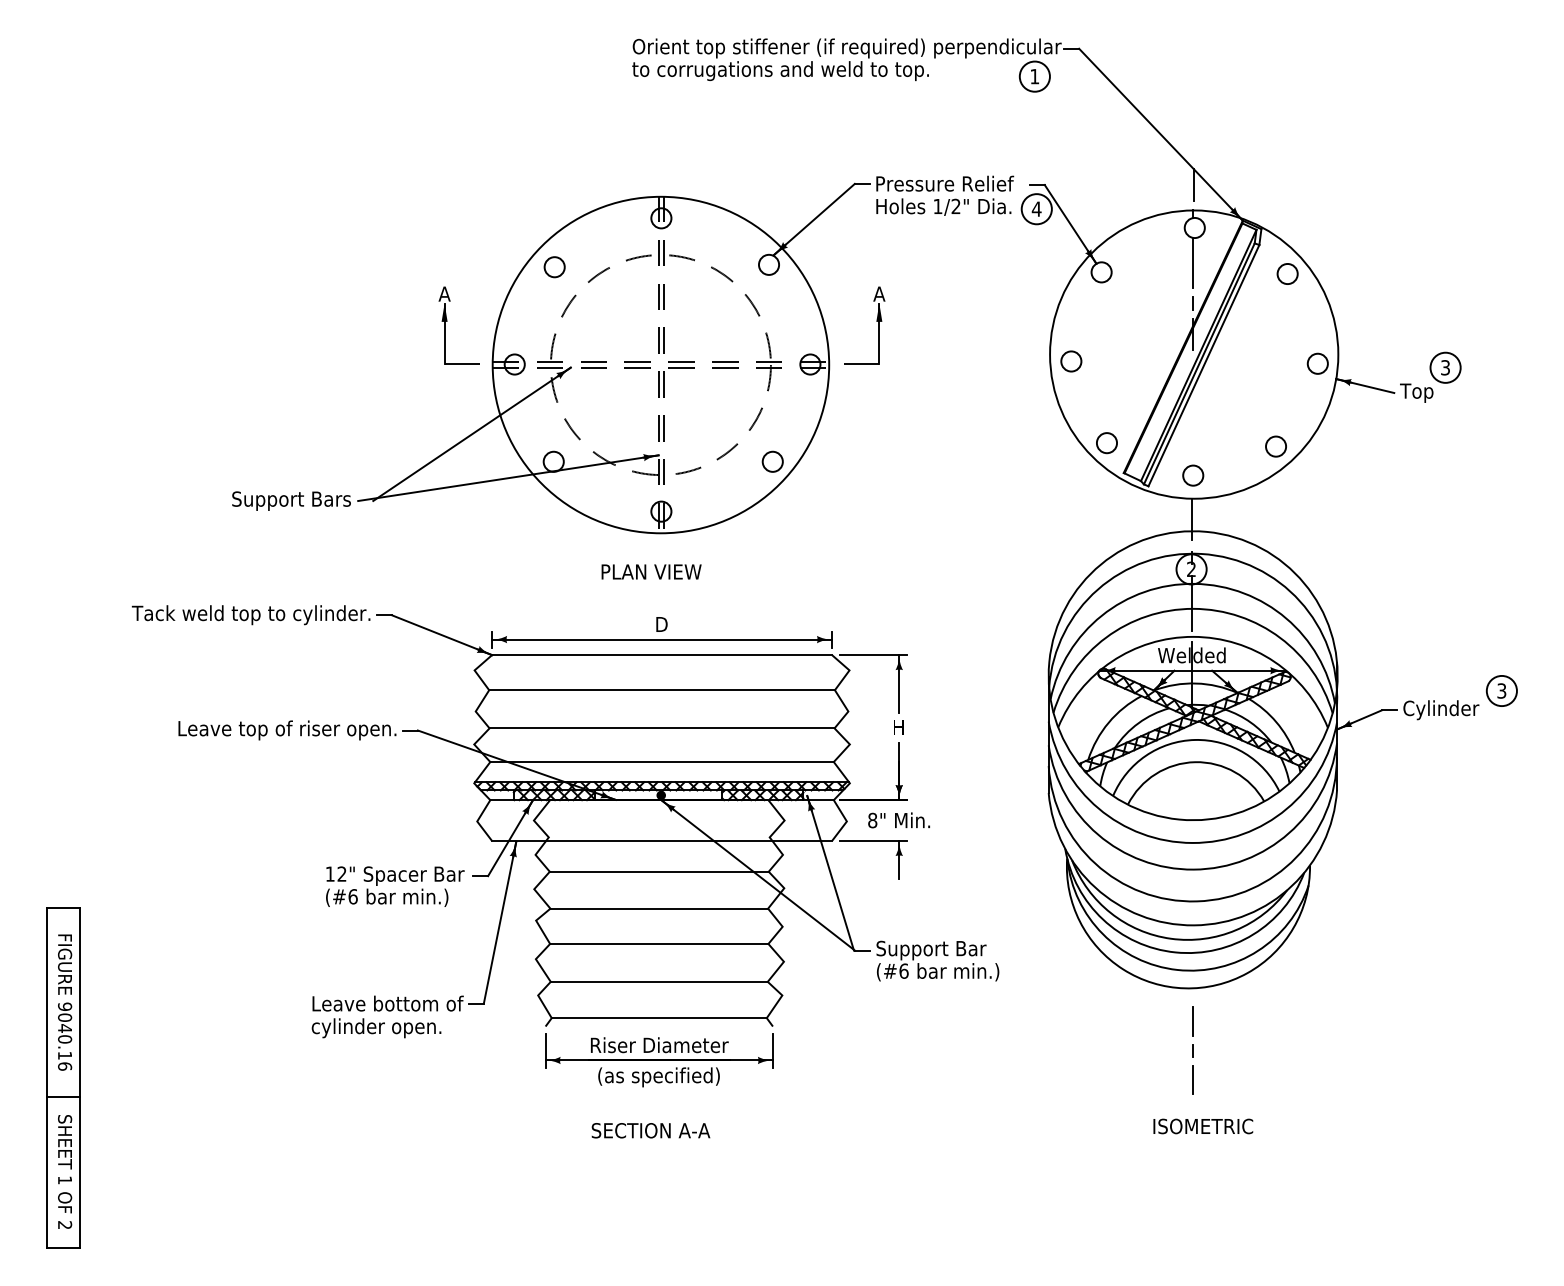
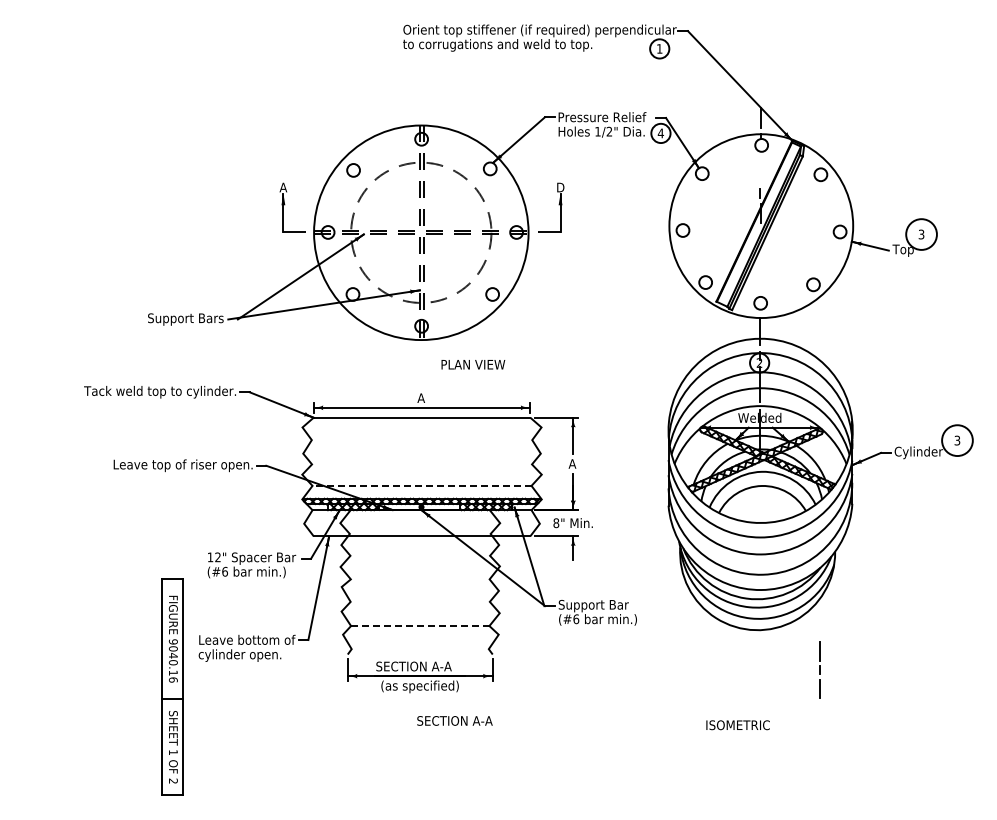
line: (1192, 262) -> (760, 167), removed
text: (879, 294) -> (560, 187), A -> D
circle: (1445, 367) -> (921, 234), size x1.6
text: (651, 571) -> (473, 364), moved
text: (661, 623) -> (421, 397), D -> A
line: (661, 690) -> (421, 440), removed
circle: (1501, 690) -> (957, 440), size x1.6
text: (898, 726) -> (572, 463), H -> A
line: (662, 728) -> (422, 464), removed
line: (661, 761) -> (421, 485), solid -> dashed
line: (659, 871) -> (420, 555), removed
line: (658, 908) -> (419, 579), removed
line: (658, 943) -> (419, 601), removed
line: (659, 982) -> (420, 626), solid -> dashed
line: (658, 1018) -> (419, 649), removed
text: (659, 1045) -> (420, 666), Riser Diameter -> SECTION A-A
line: (1191, 1050) -> (819, 669), moved
part: (63, 1076) -> (172, 686), moved
text: (1202, 1126) -> (737, 725), moved
text: (650, 1130) -> (454, 720), moved

